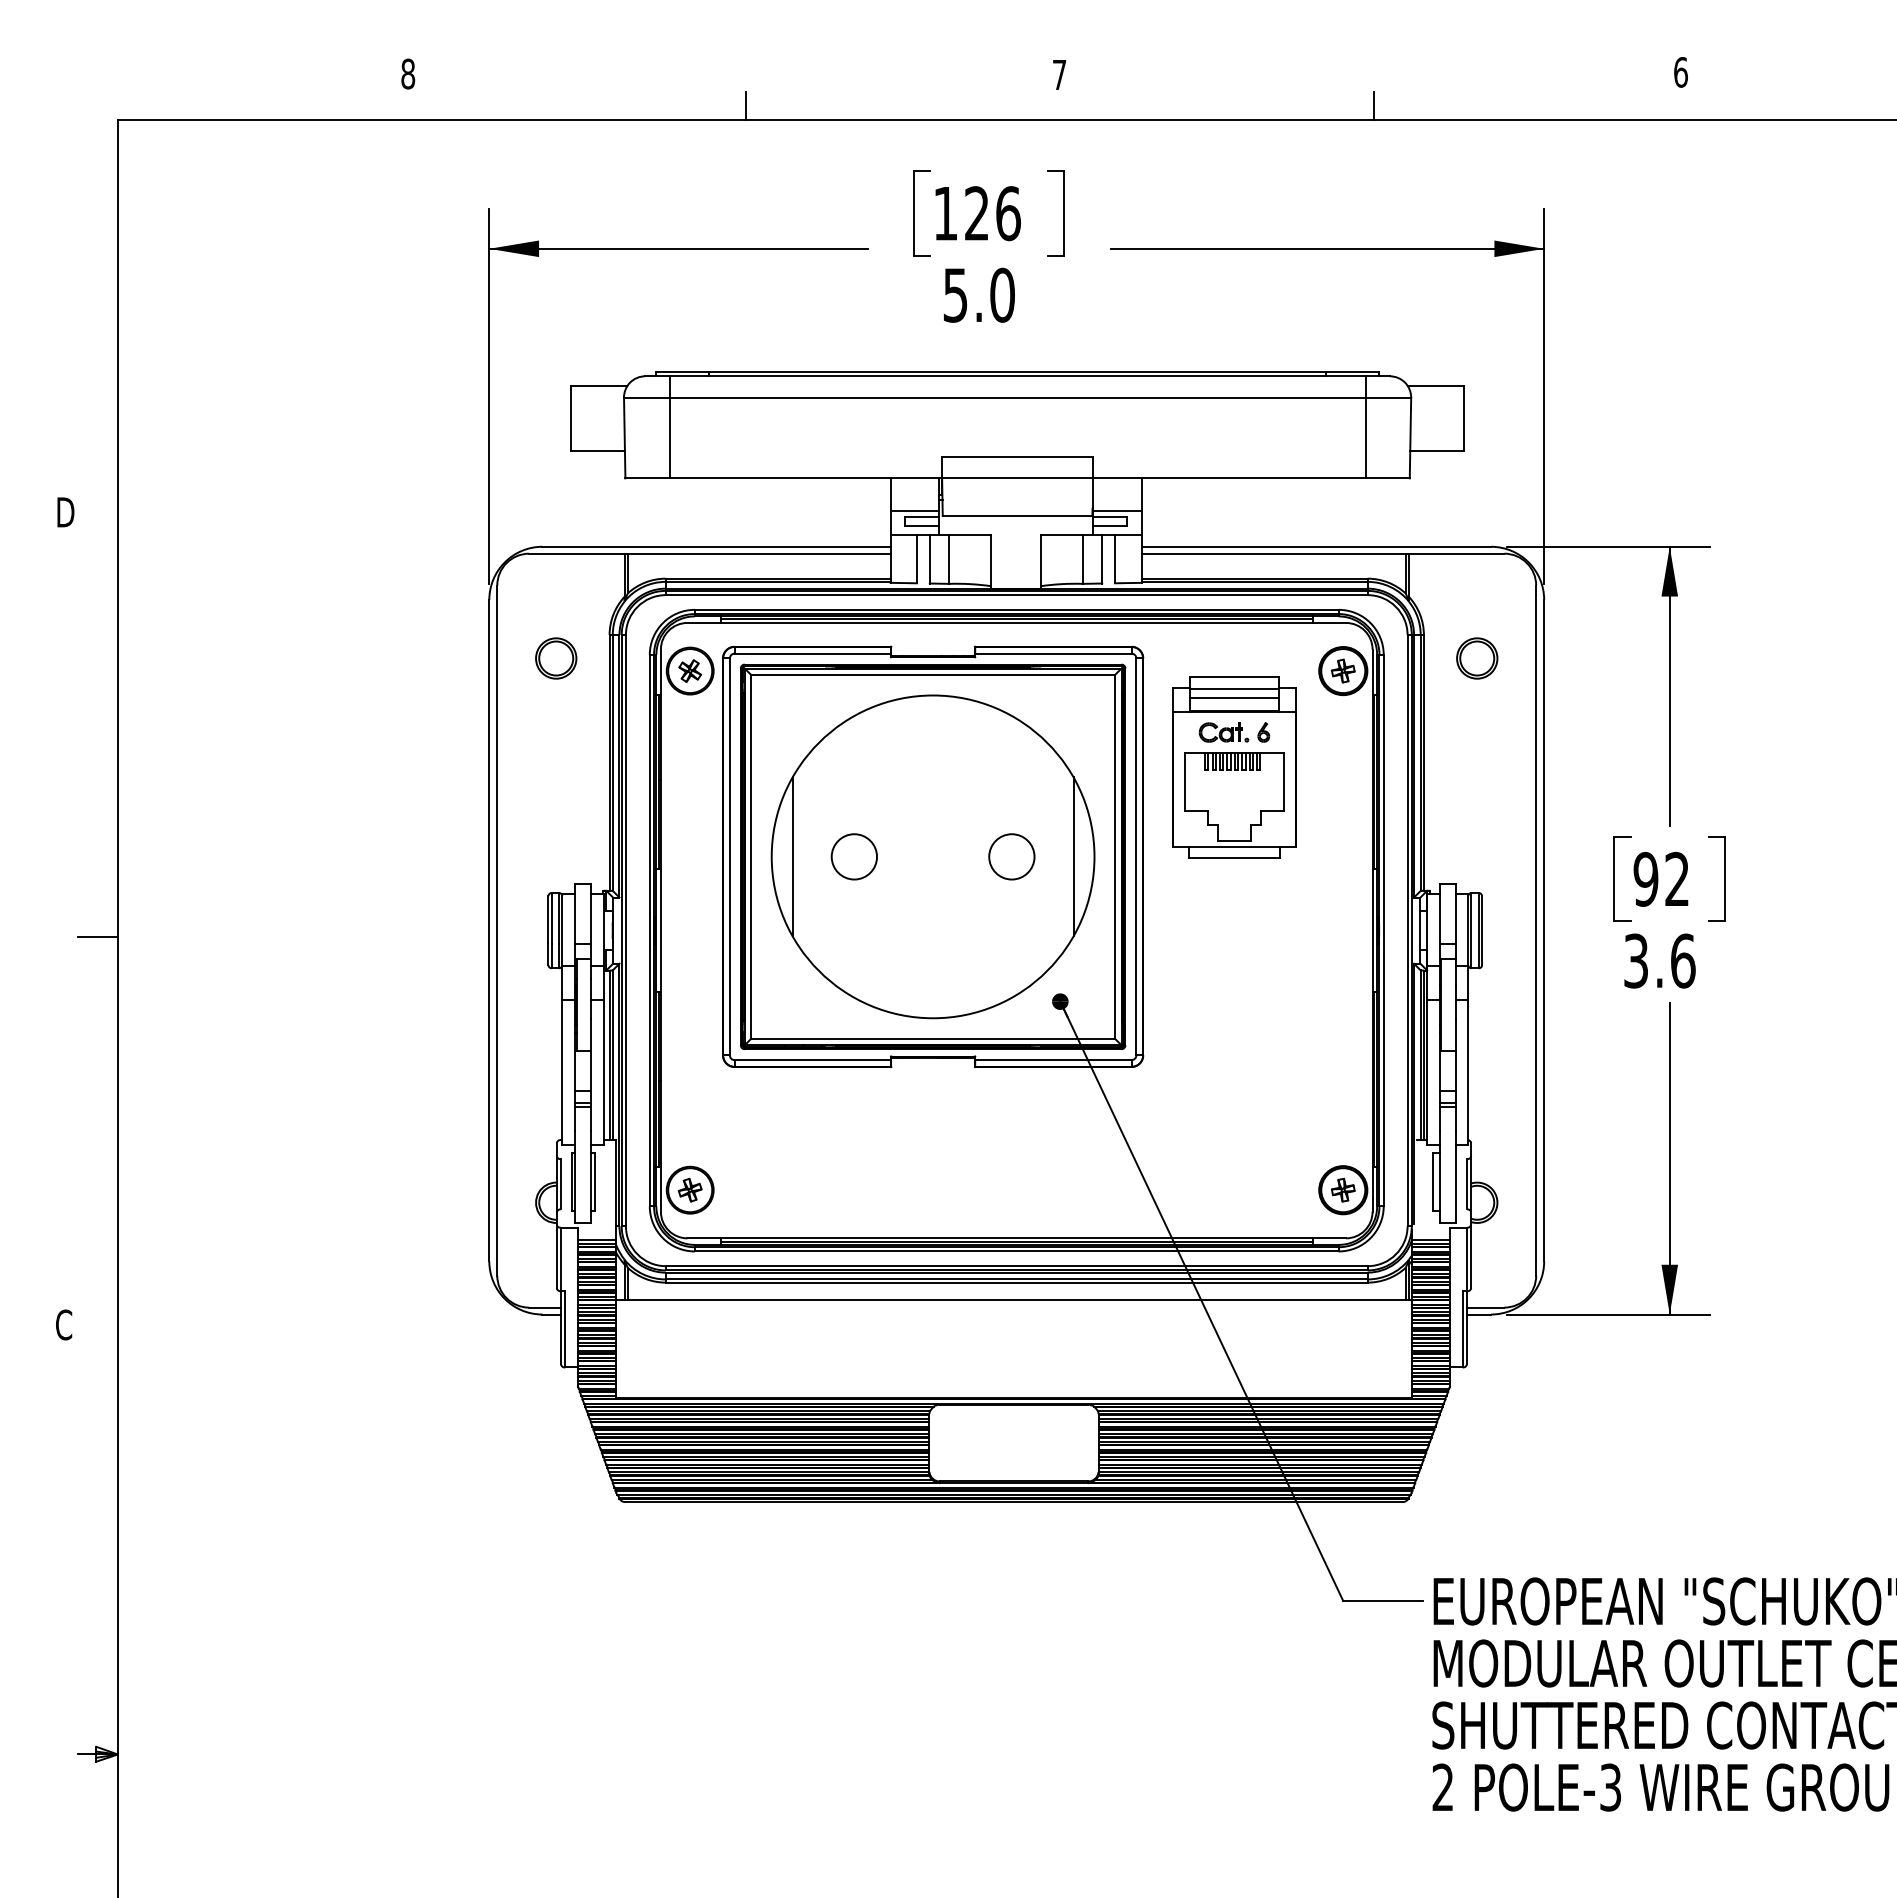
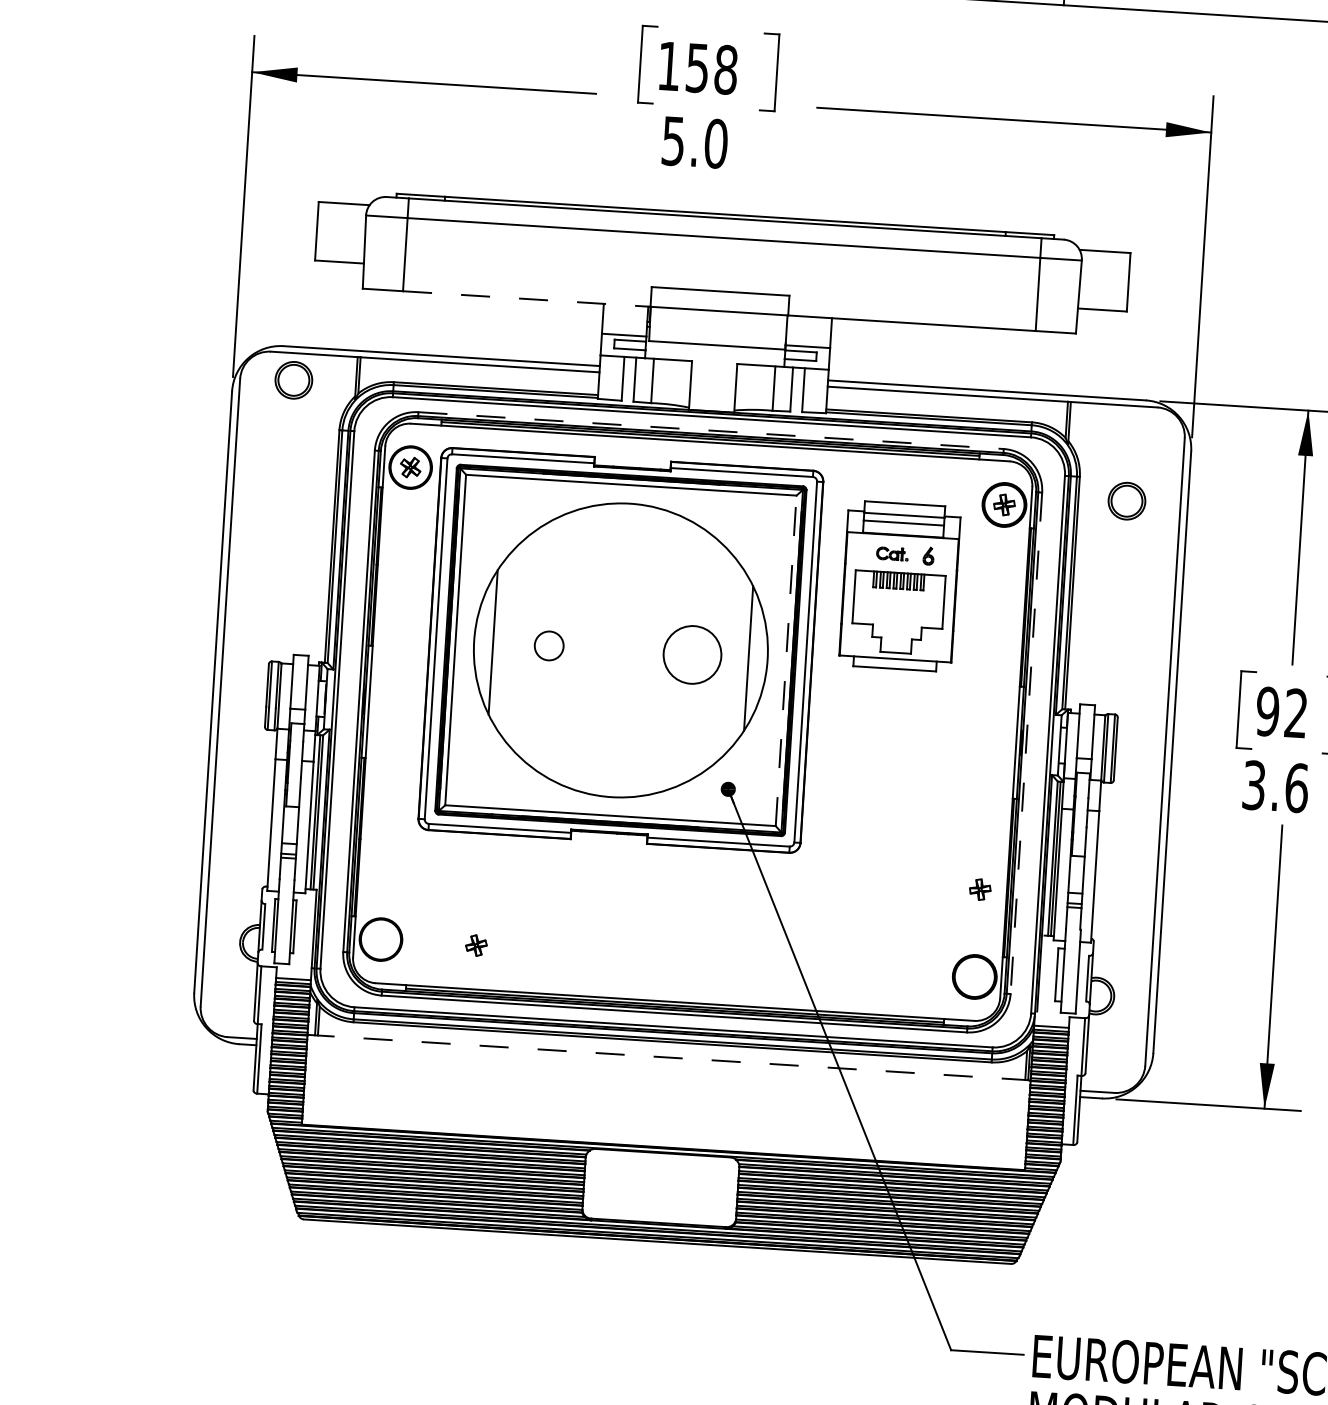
text: (992, 213) -> (711, 68), 126 -> 158
line: (806, 478) -> (527, 299), solid -> dashed
line: (1016, 609) -> (710, 430), solid -> dashed
part: (556, 658) -> (294, 380), moved
part: (1223, 732) -> (892, 553), size x0.7
circle: (853, 856) -> (548, 645), size x0.7
circle: (1011, 856) -> (692, 654), size x1.4
line: (1114, 856) -> (785, 660), solid -> dashed
line: (1383, 930) -> (1026, 743), solid -> dashed
part: (689, 1189) -> (475, 944), moved
part: (1343, 1190) -> (980, 889), moved
line: (1013, 1299) -> (668, 1057), solid -> dashed

